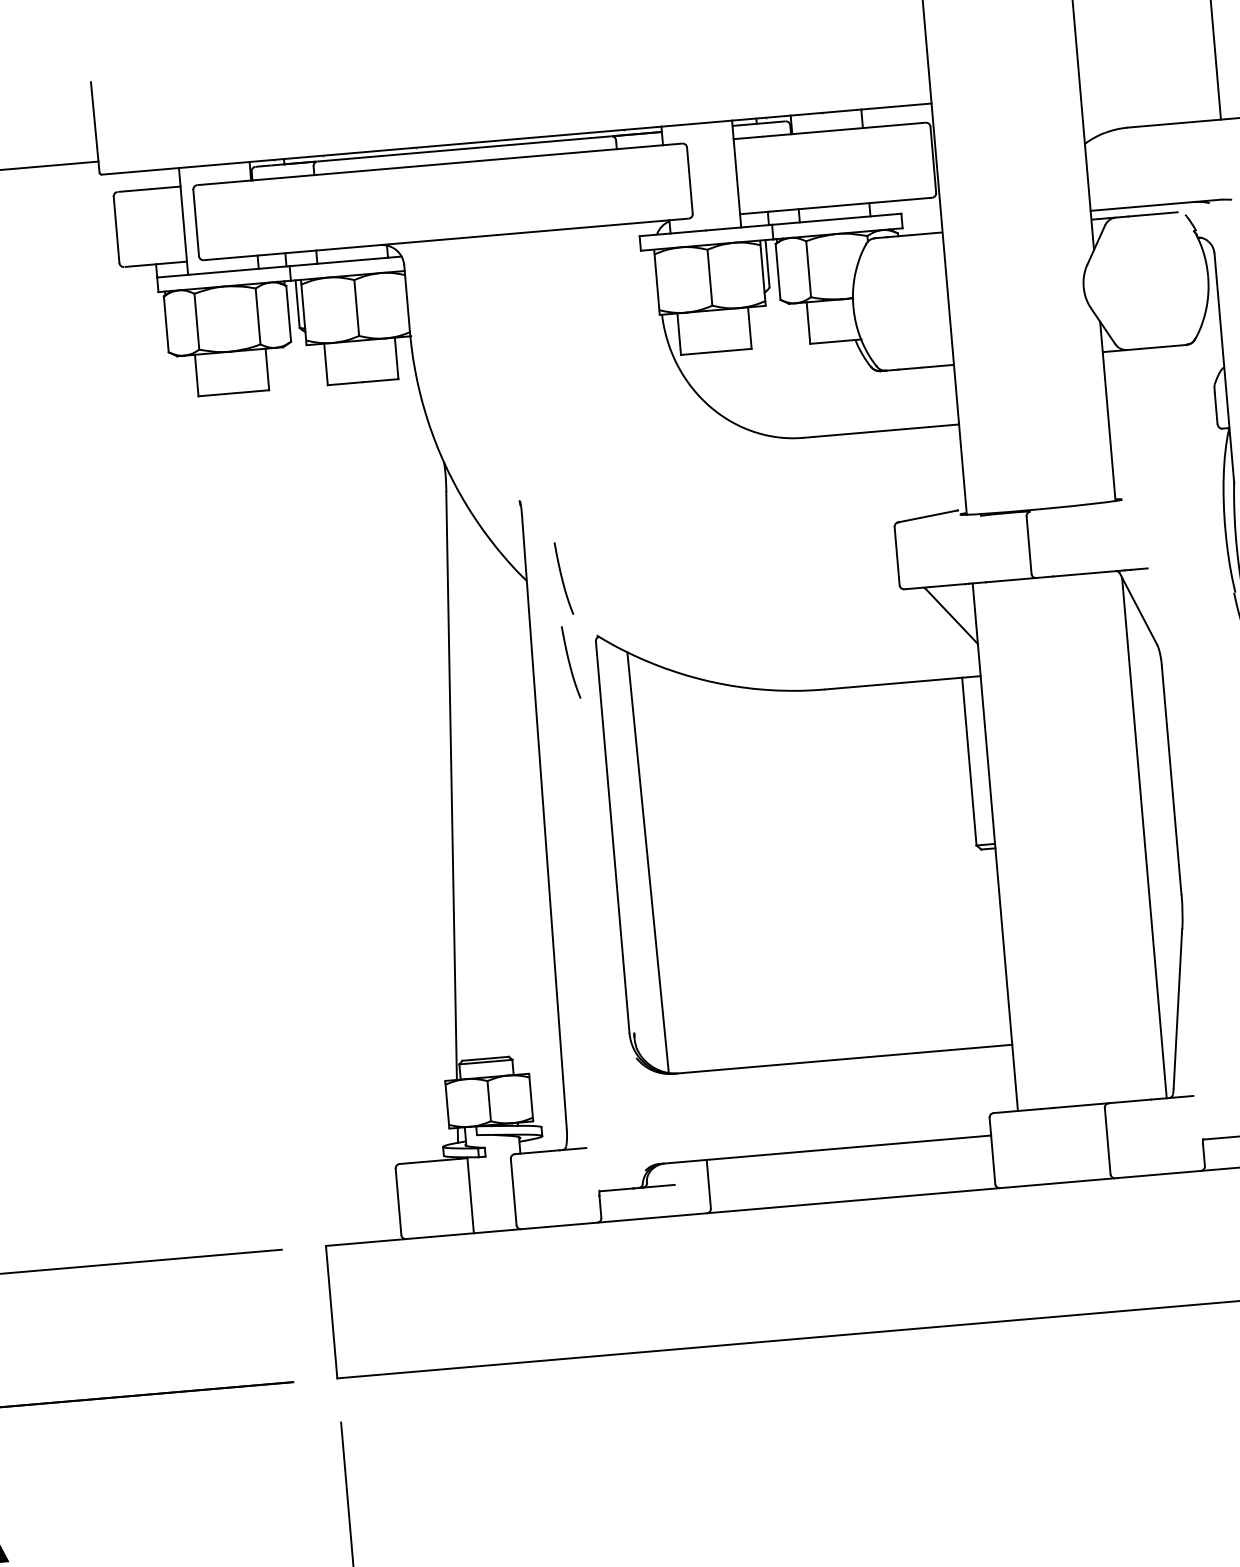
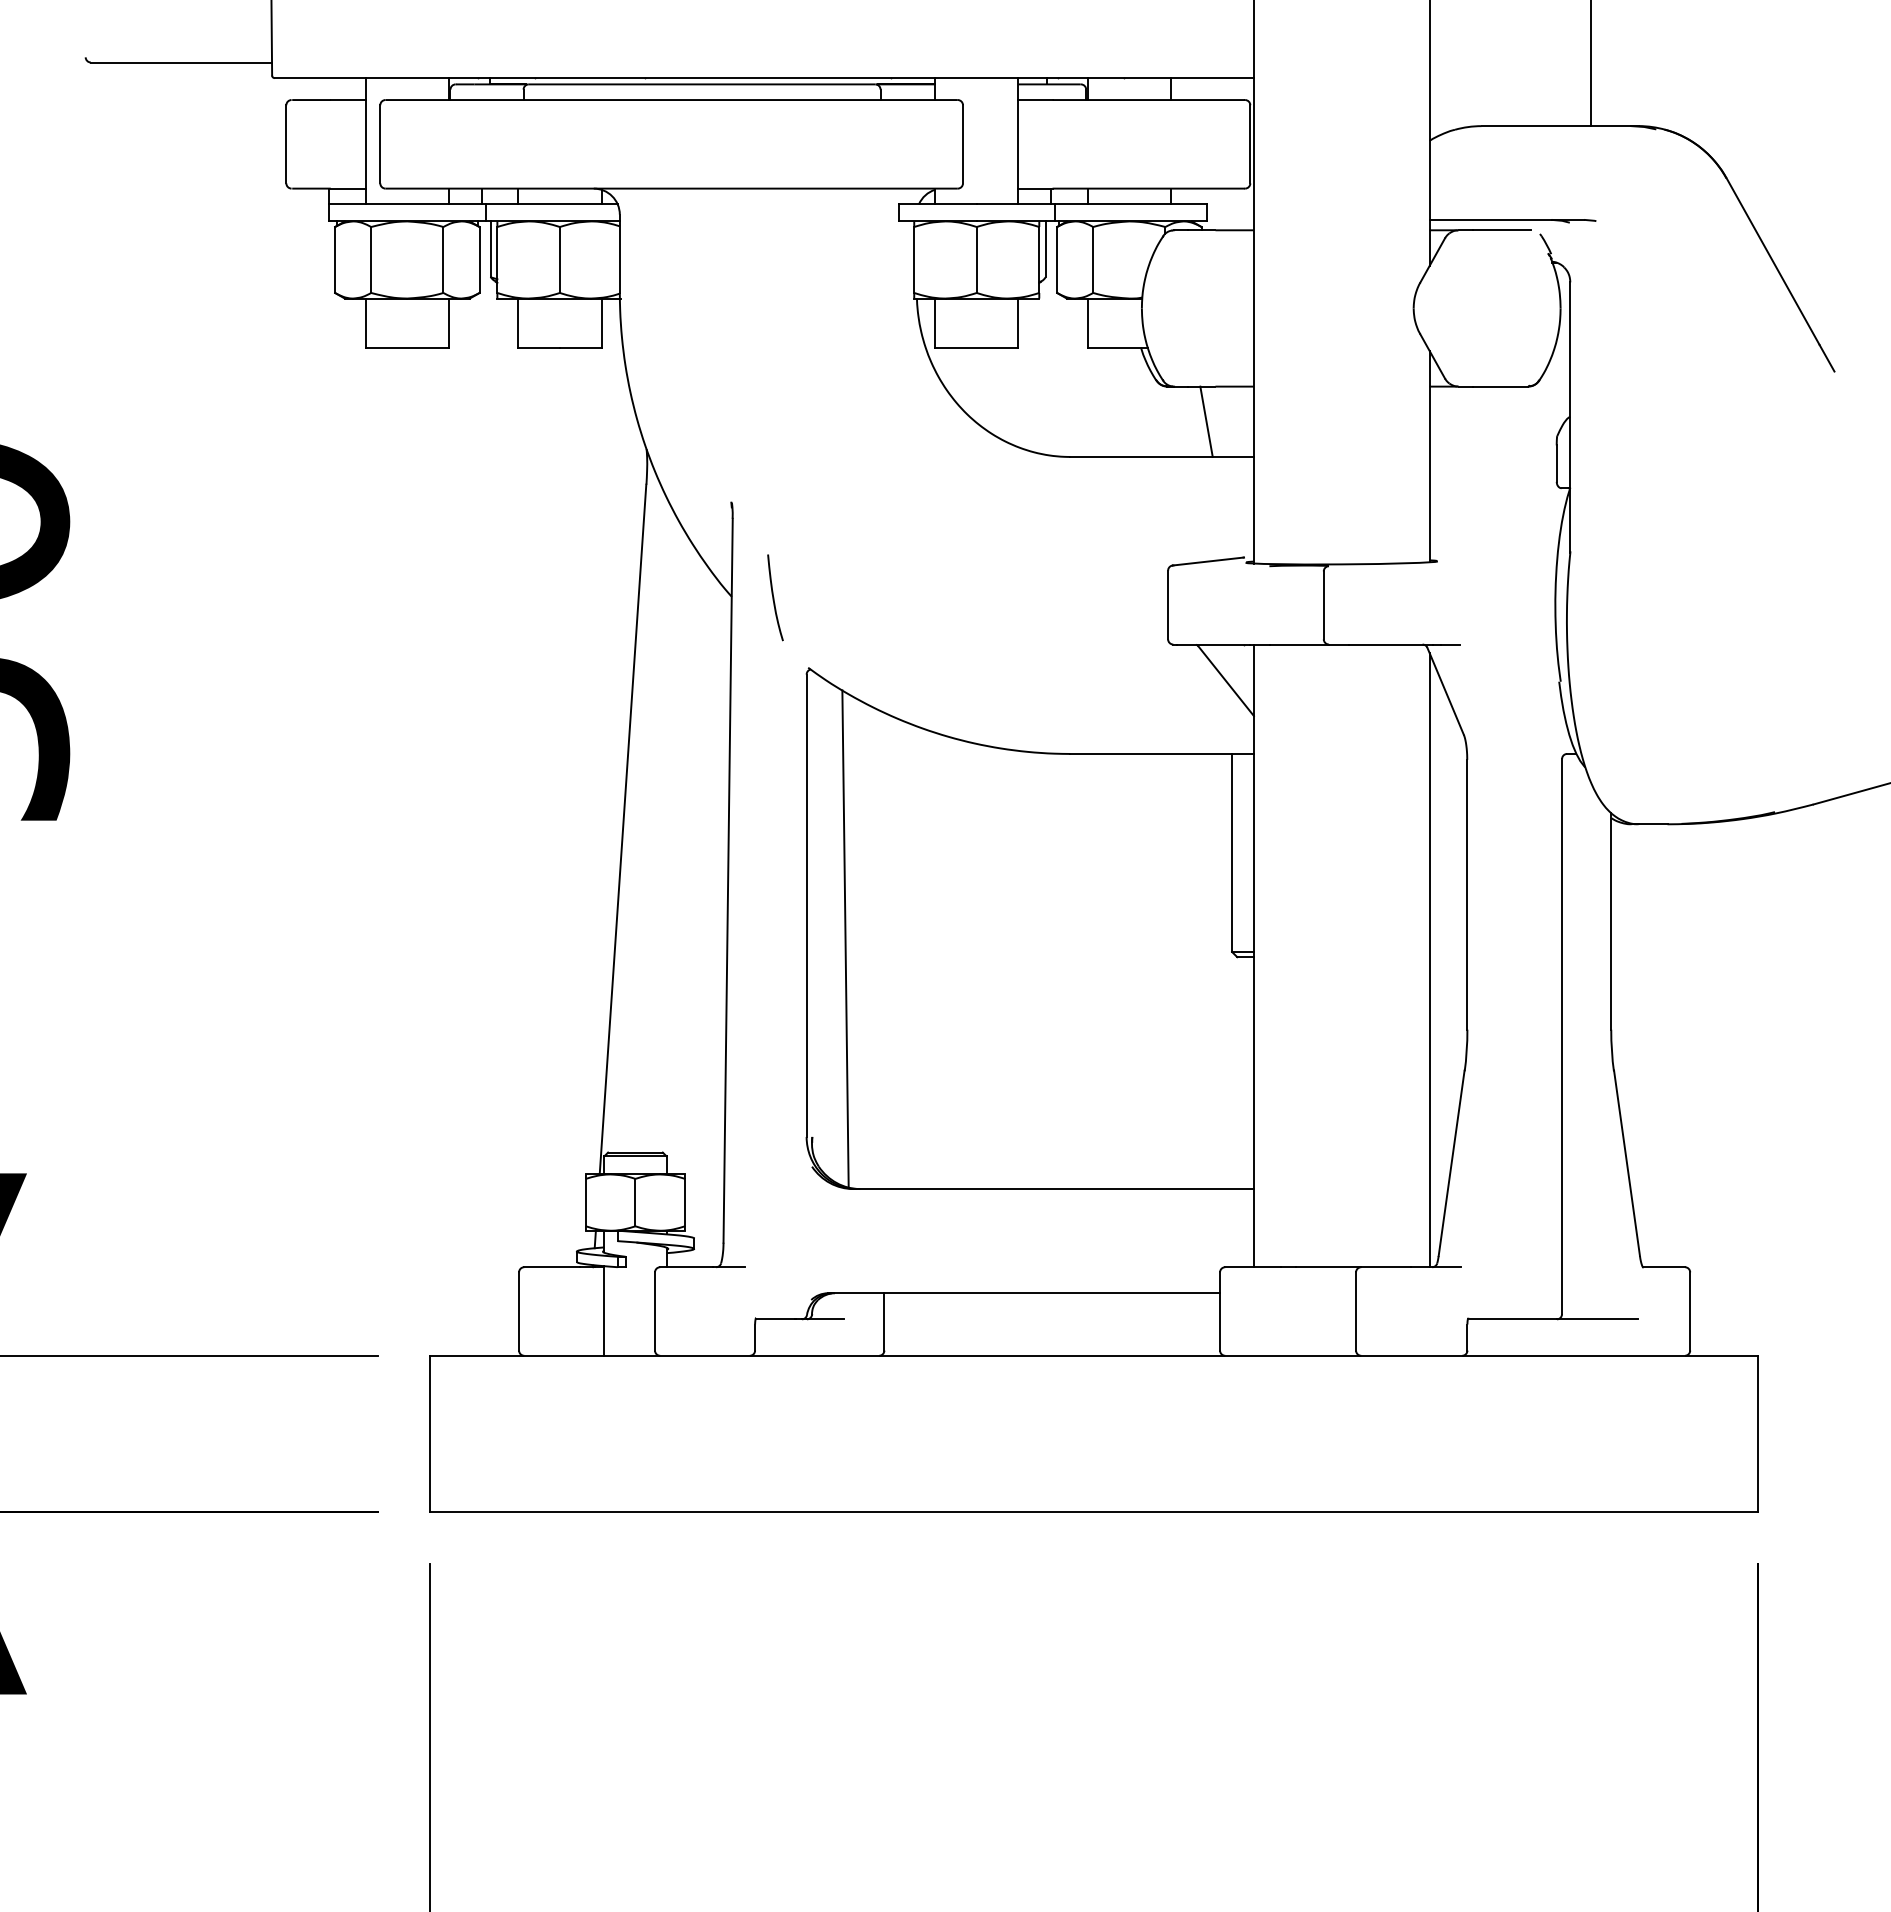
line: (916, 397) -> (1206, 421), added
curve: (570, 662) -> (774, 696), removed

